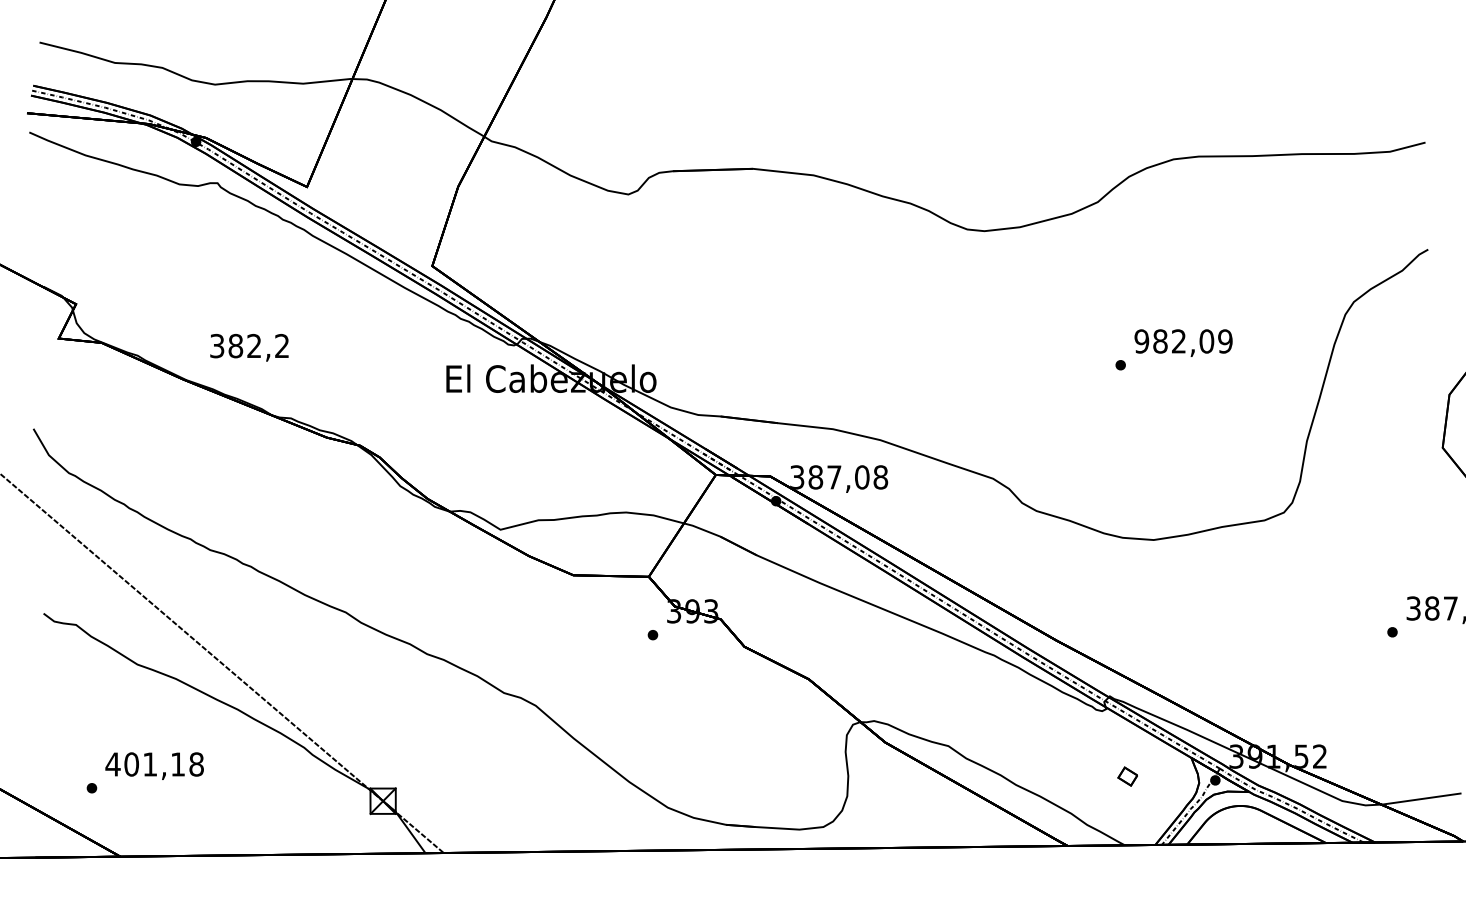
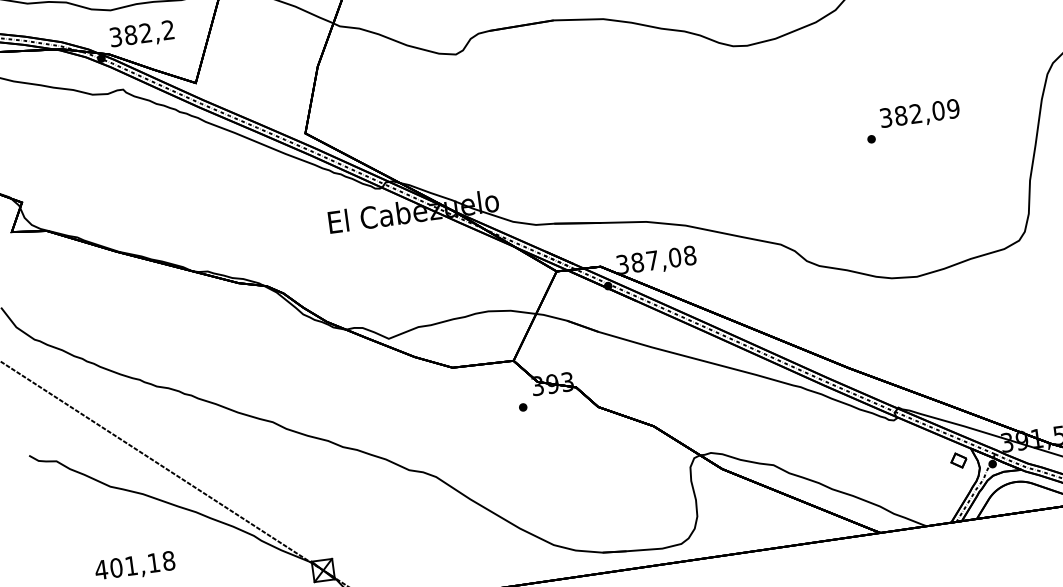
text: (1141, 341) -> (885, 117), 982,09 -> 382,09
text: (249, 347) -> (142, 34), moved
part: (1127, 776) -> (958, 460), moved

